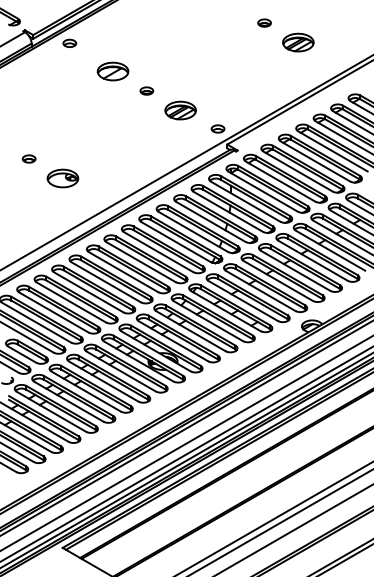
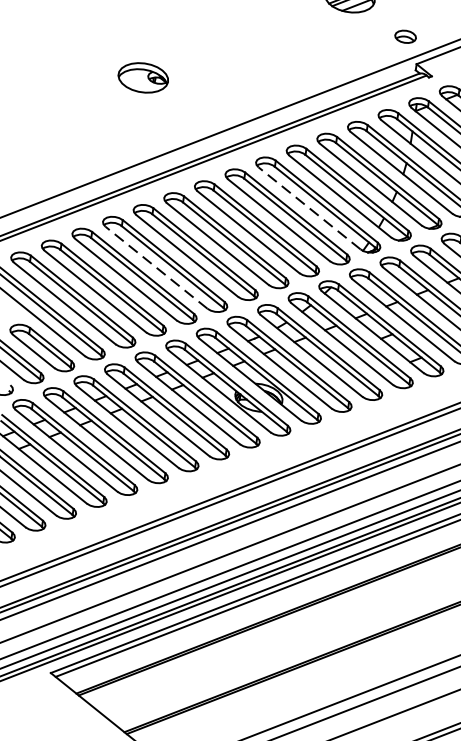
part: (28, 158) -> (92, 37), removed
line: (175, 241) -> (309, 207), solid -> dashed
line: (88, 292) -> (156, 267), solid -> dashed

